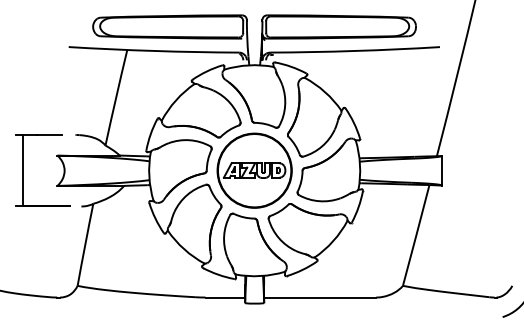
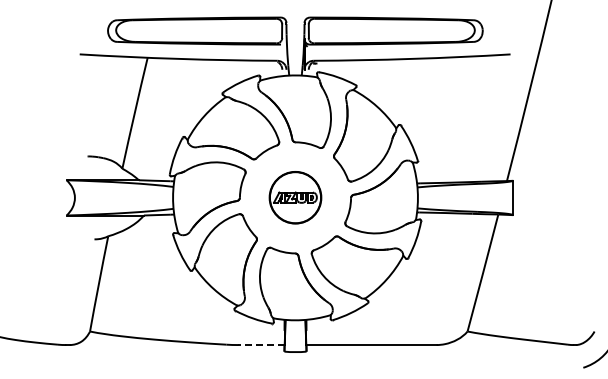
part: (23, 170) -> (27, 197), removed
part: (254, 170) -> (295, 197), size x0.6
line: (224, 297) -> (260, 345), solid -> dashed

